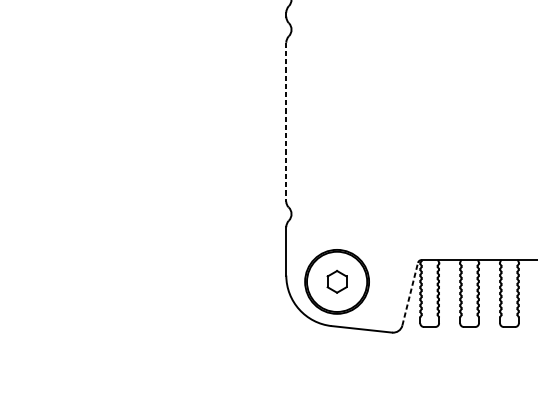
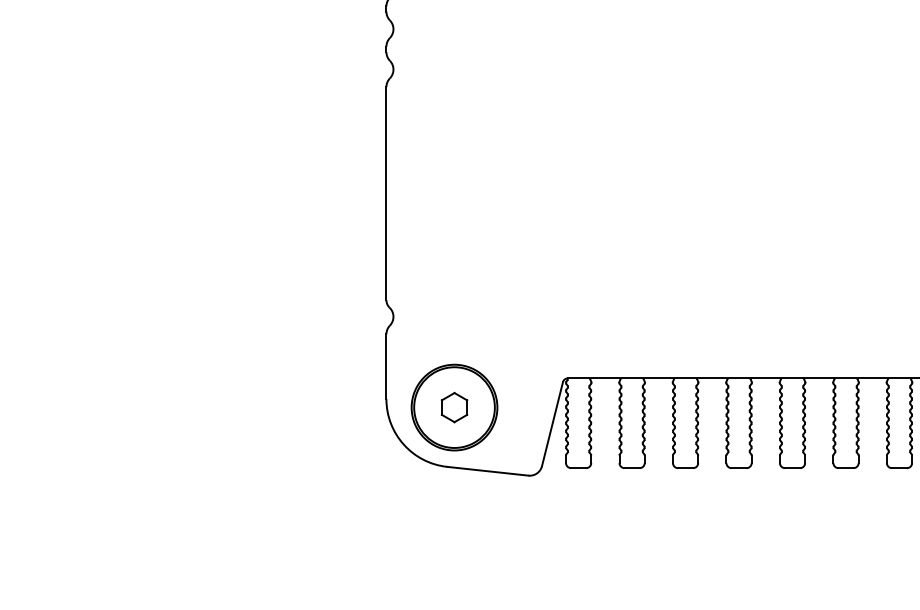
line: (286, 122) -> (386, 193), dashed -> solid
line: (410, 293) -> (552, 423), dashed -> solid

